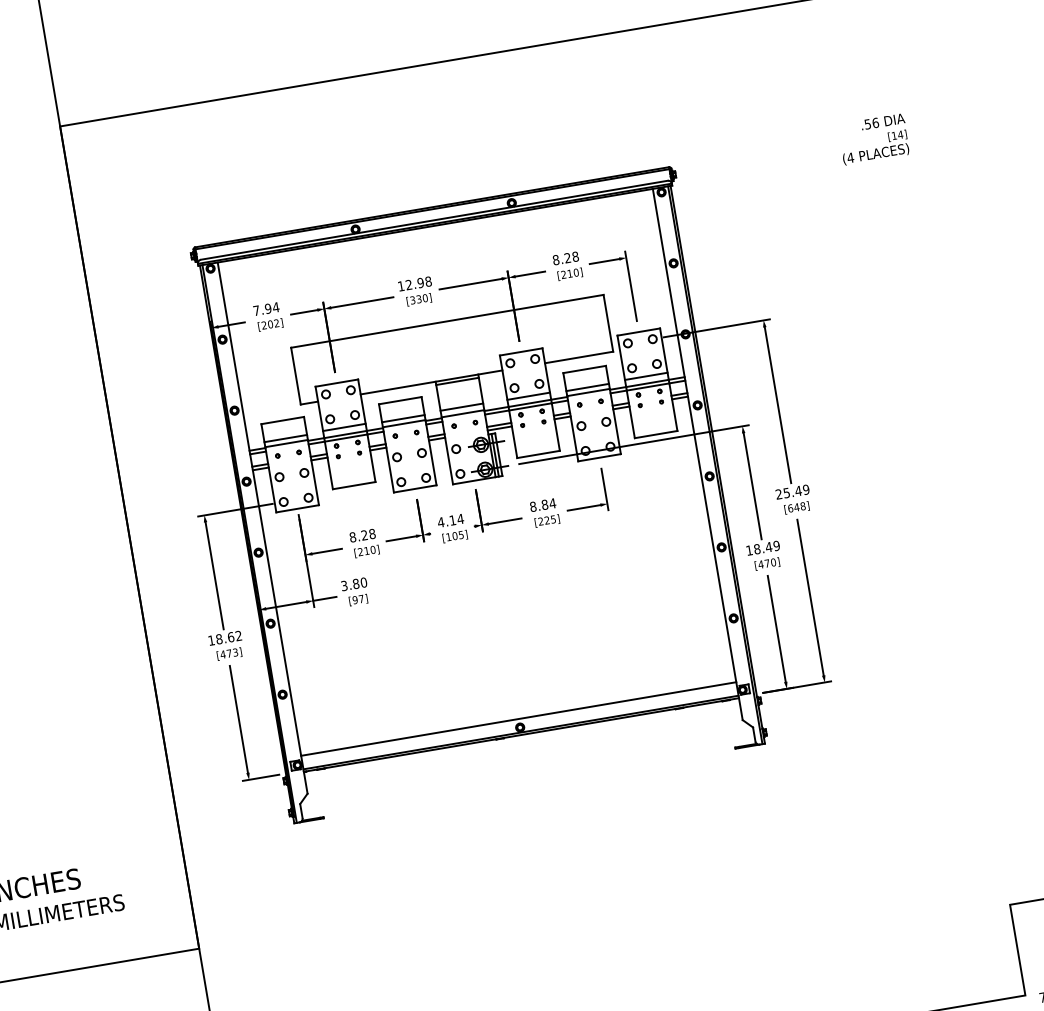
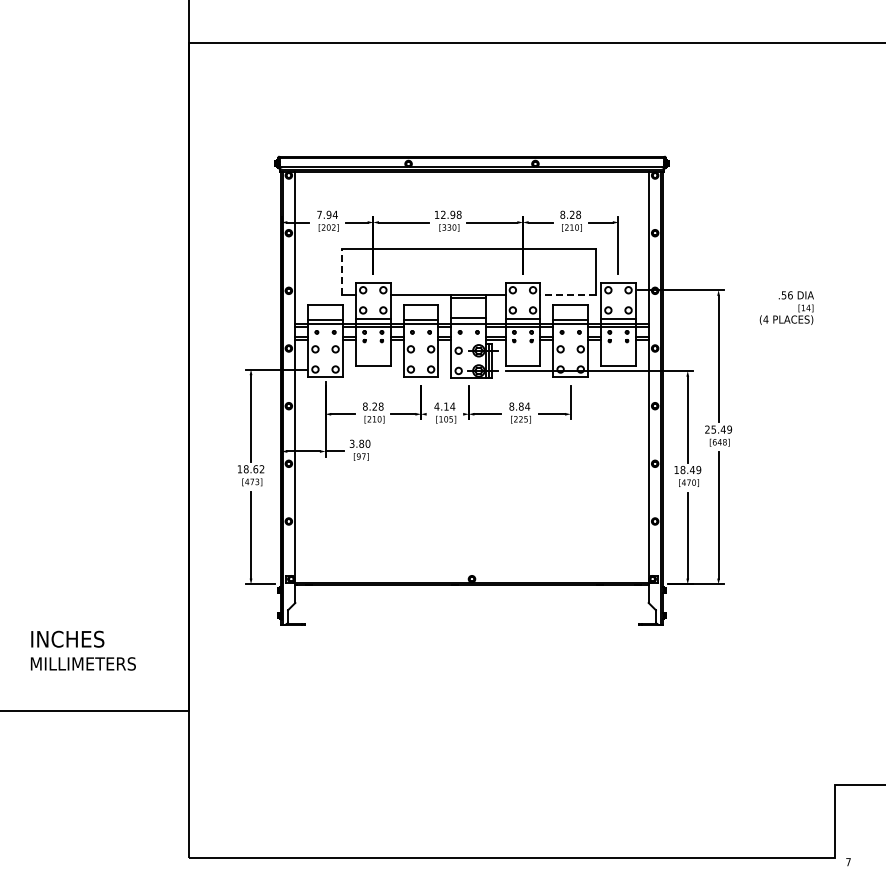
text: (873, 138) -> (786, 307), moved
line: (578, 357) -> (567, 294), solid -> dashed
line: (295, 375) -> (341, 271), solid -> dashed
line: (518, 719) -> (471, 572), removed

